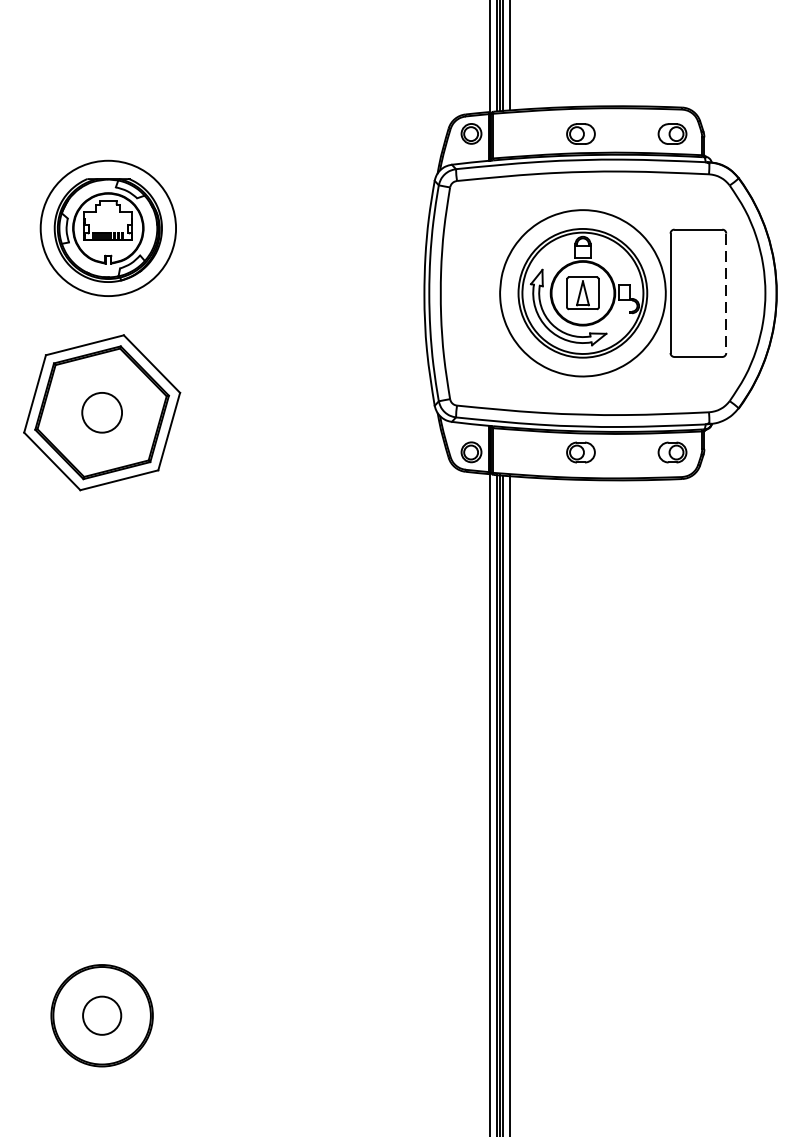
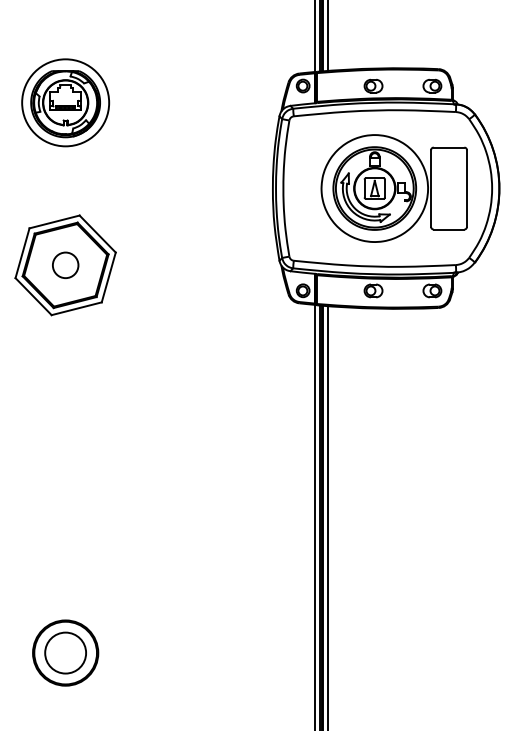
part: (108, 227) -> (65, 102), moved
line: (725, 294) -> (466, 189), dashed -> solid
circle: (101, 1014) -> (65, 652), size x1.67

